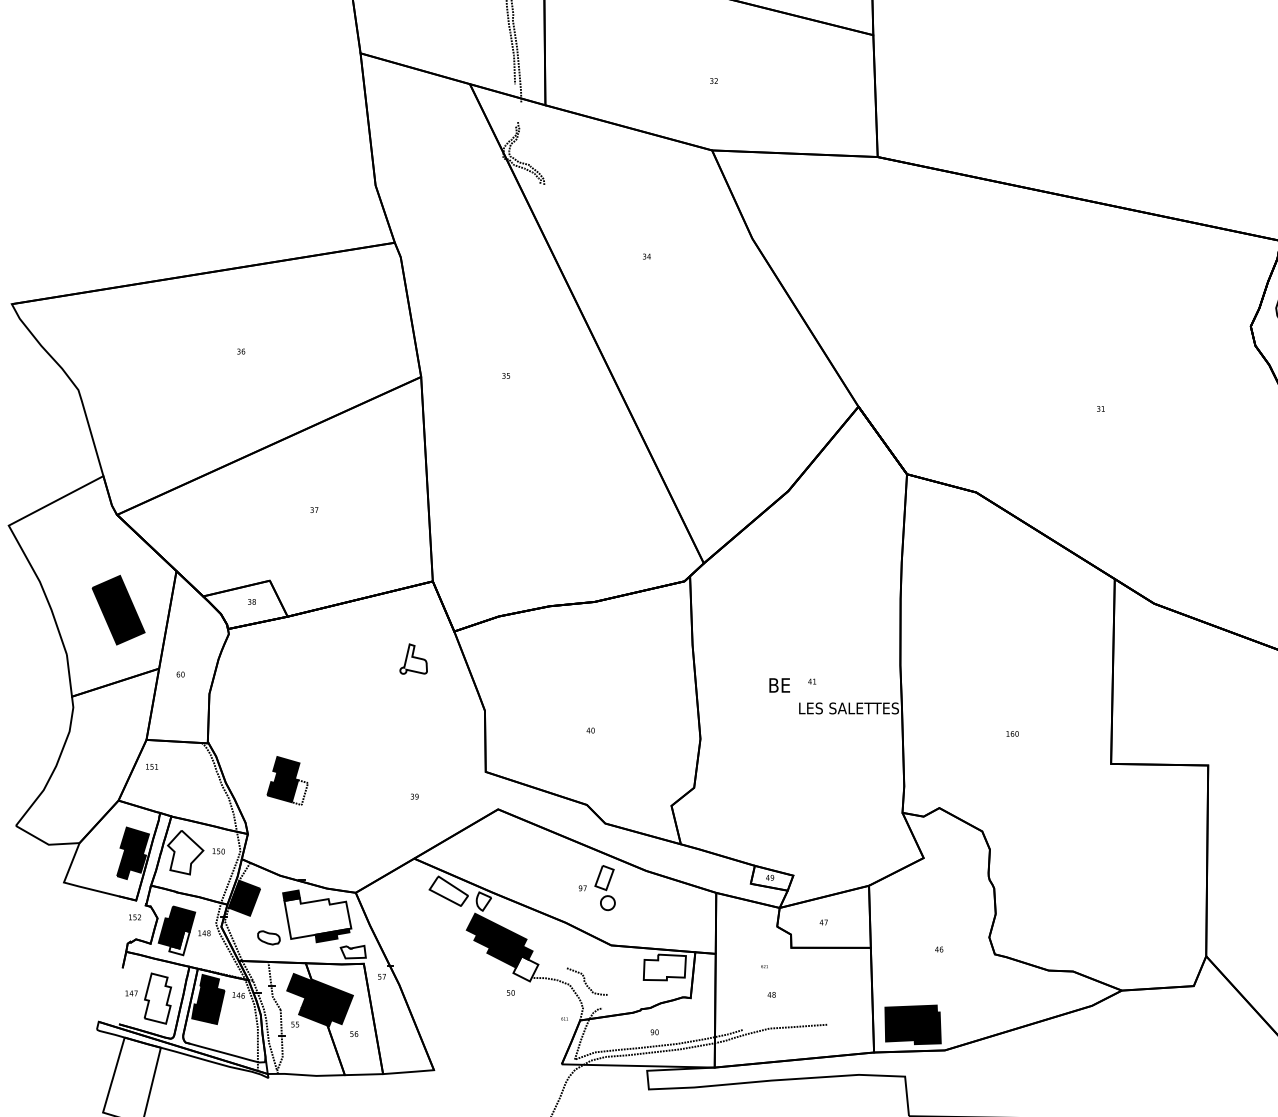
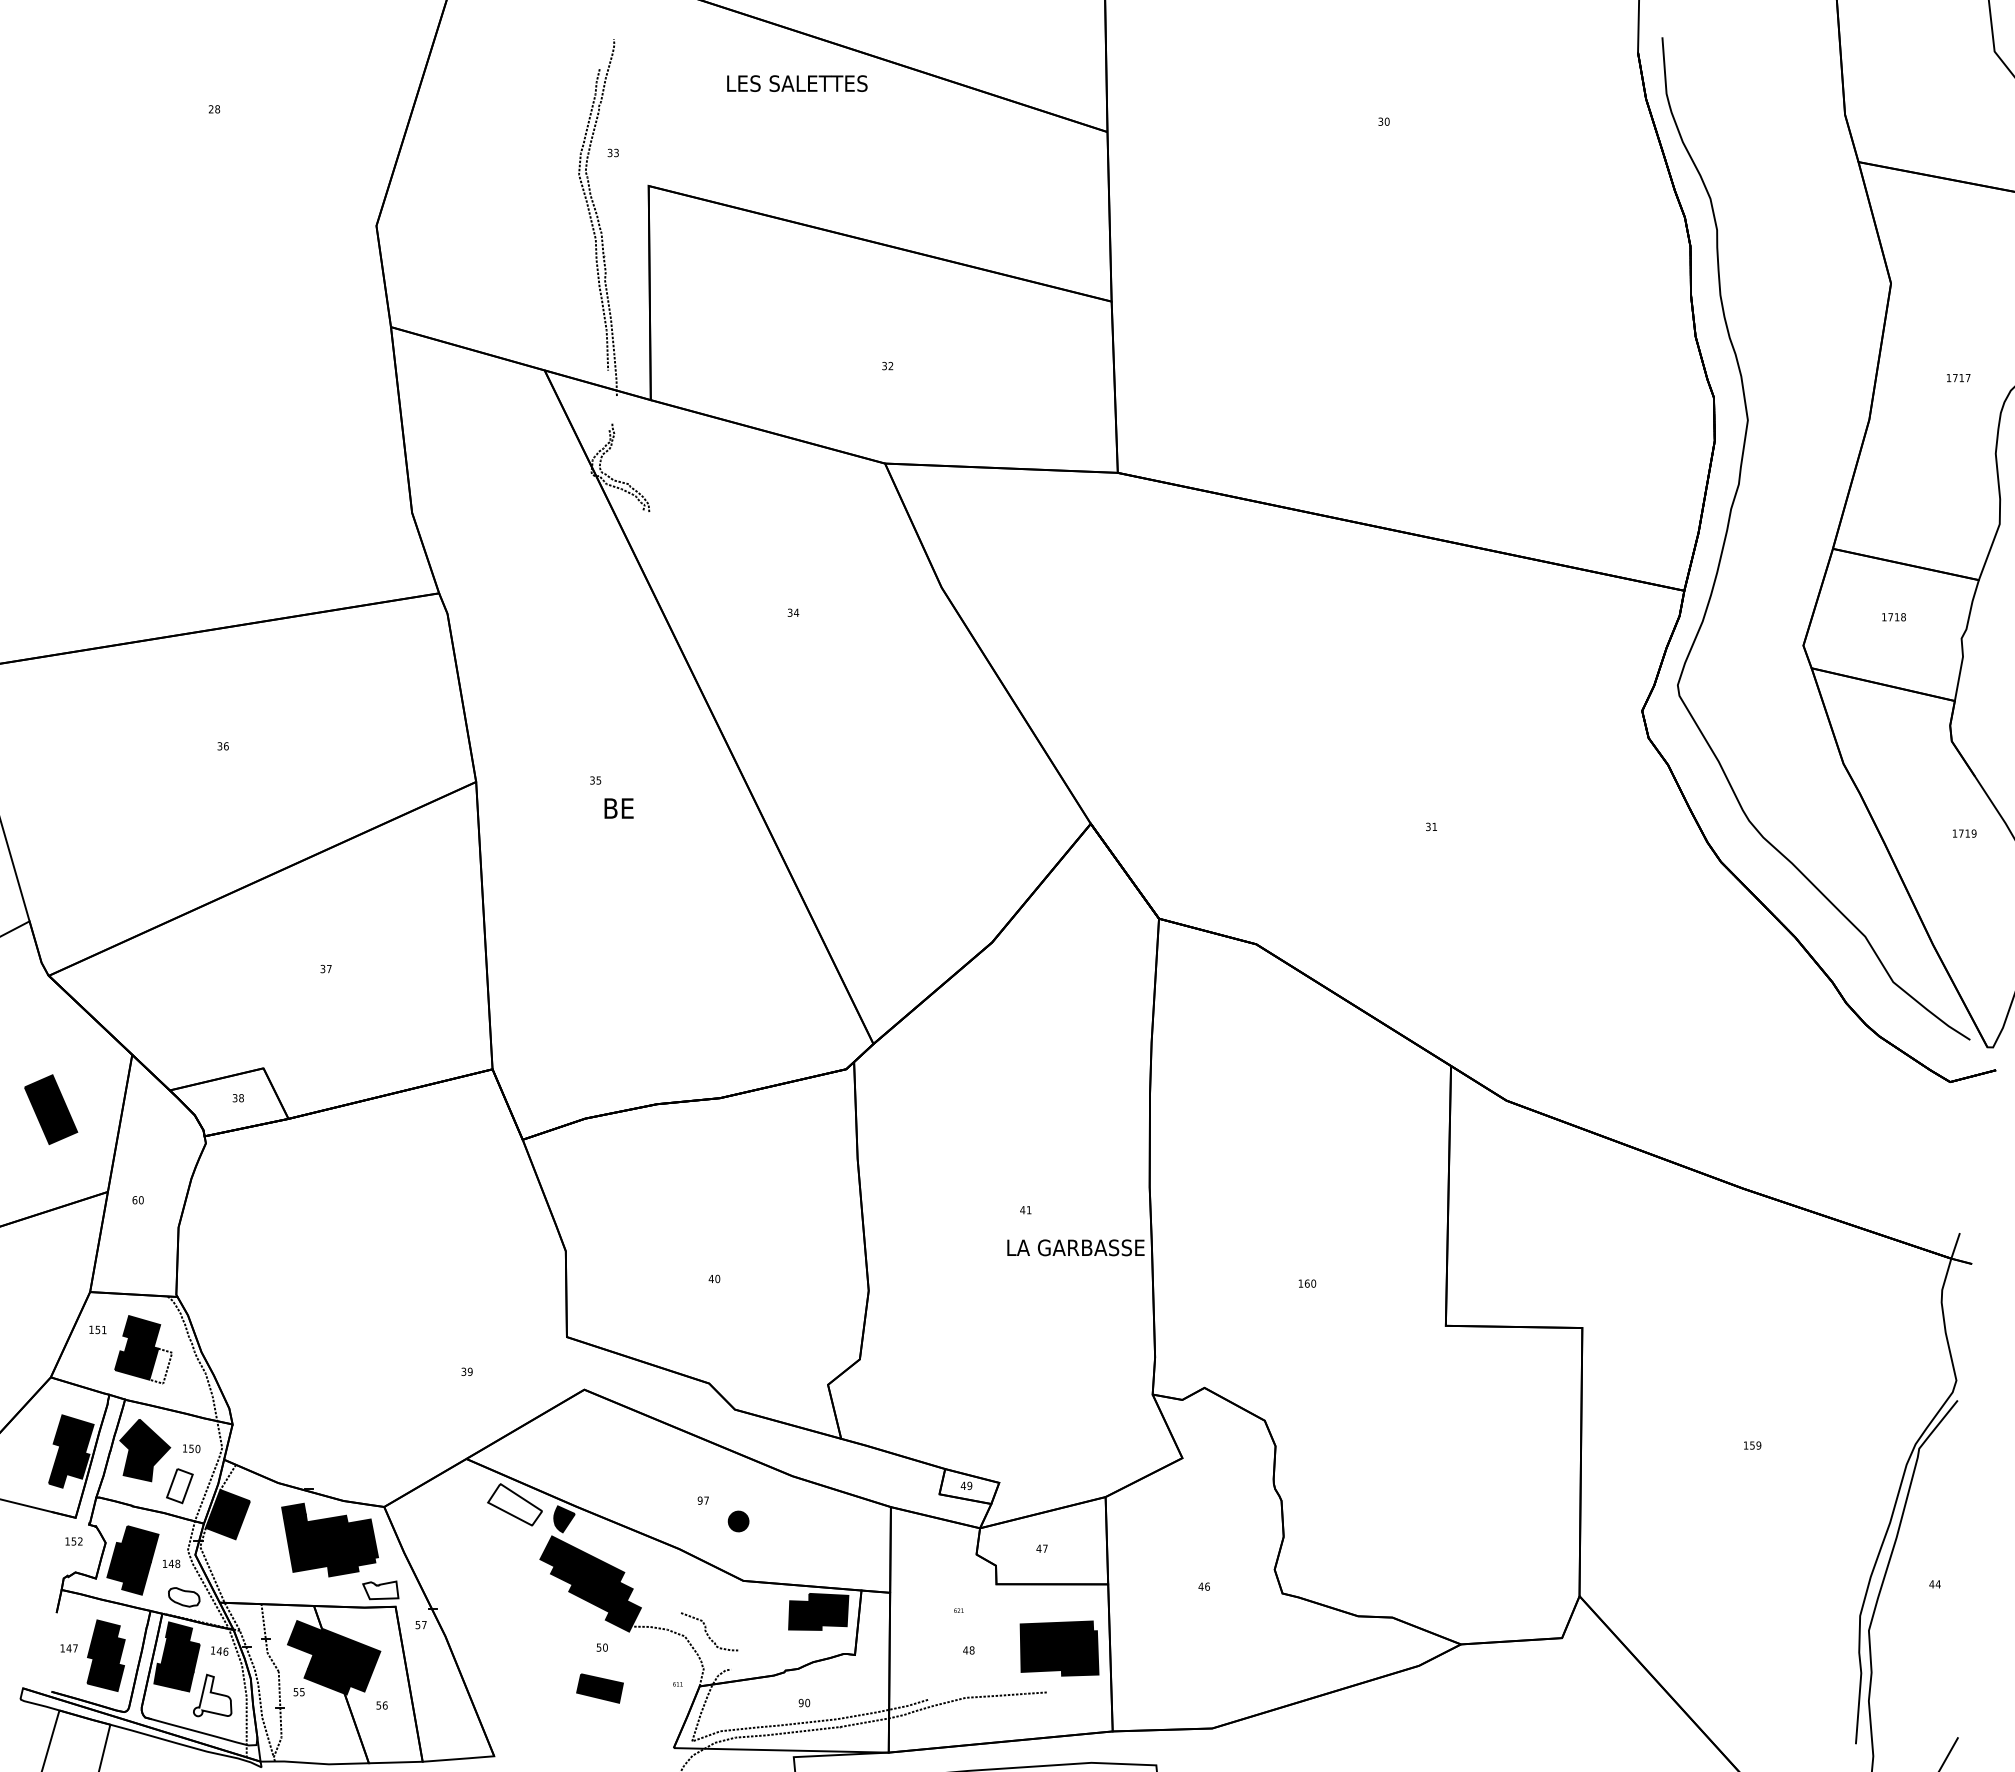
part: (119, 610) -> (51, 1109), size x0.71
part: (413, 659) -> (212, 1695), moved
text: (779, 685) -> (618, 808), moved
text: (852, 708) -> (1082, 1247), LES SALETTES -> LA GARBASSE
part: (287, 780) -> (143, 1349), moved
fill: (185, 852) -> (145, 1450), added
part: (604, 878) -> (179, 1486), moved
fill: (484, 901) -> (564, 1519), added
fill: (607, 903) -> (738, 1521), added
fill: (318, 918) -> (331, 1542), added
part: (269, 938) -> (184, 1597), moved
fill: (179, 942) -> (136, 1577), added
fill: (664, 967) -> (818, 1611), added
fill: (525, 968) -> (622, 1613), added
fill: (157, 998) -> (105, 1655), added
part: (508, 1021) -> (599, 1688), added
part: (913, 1024) -> (1059, 1648), moved

